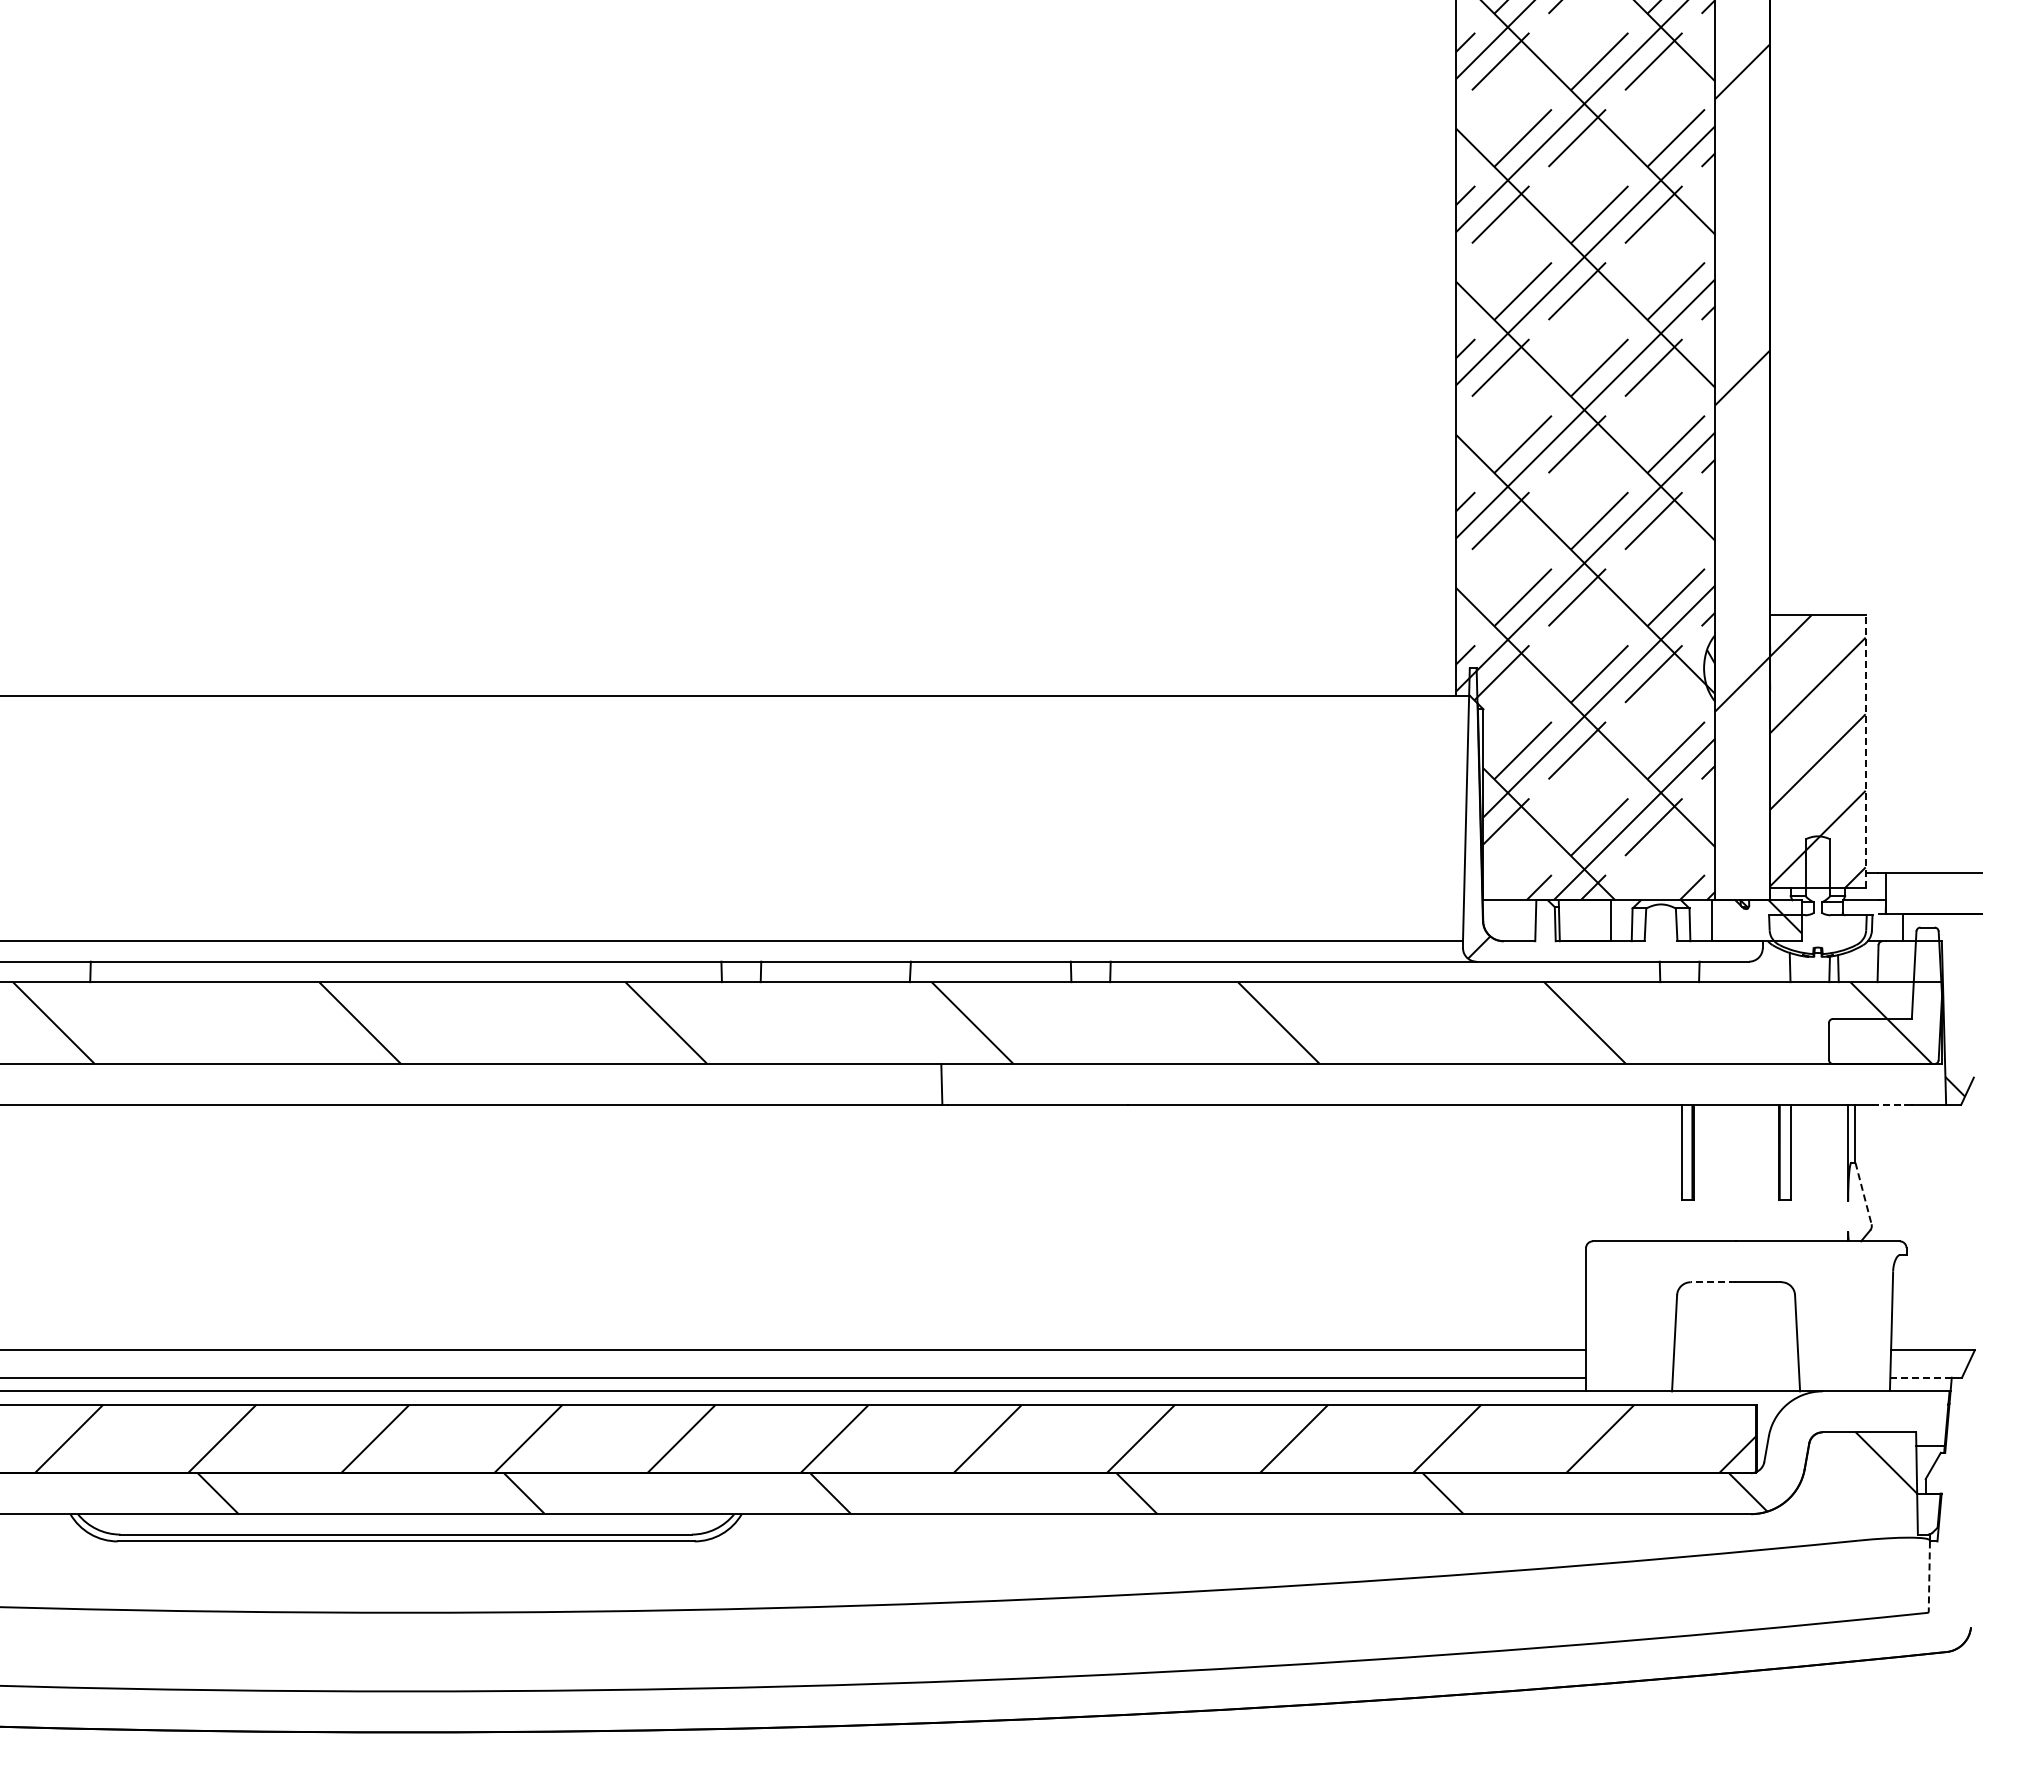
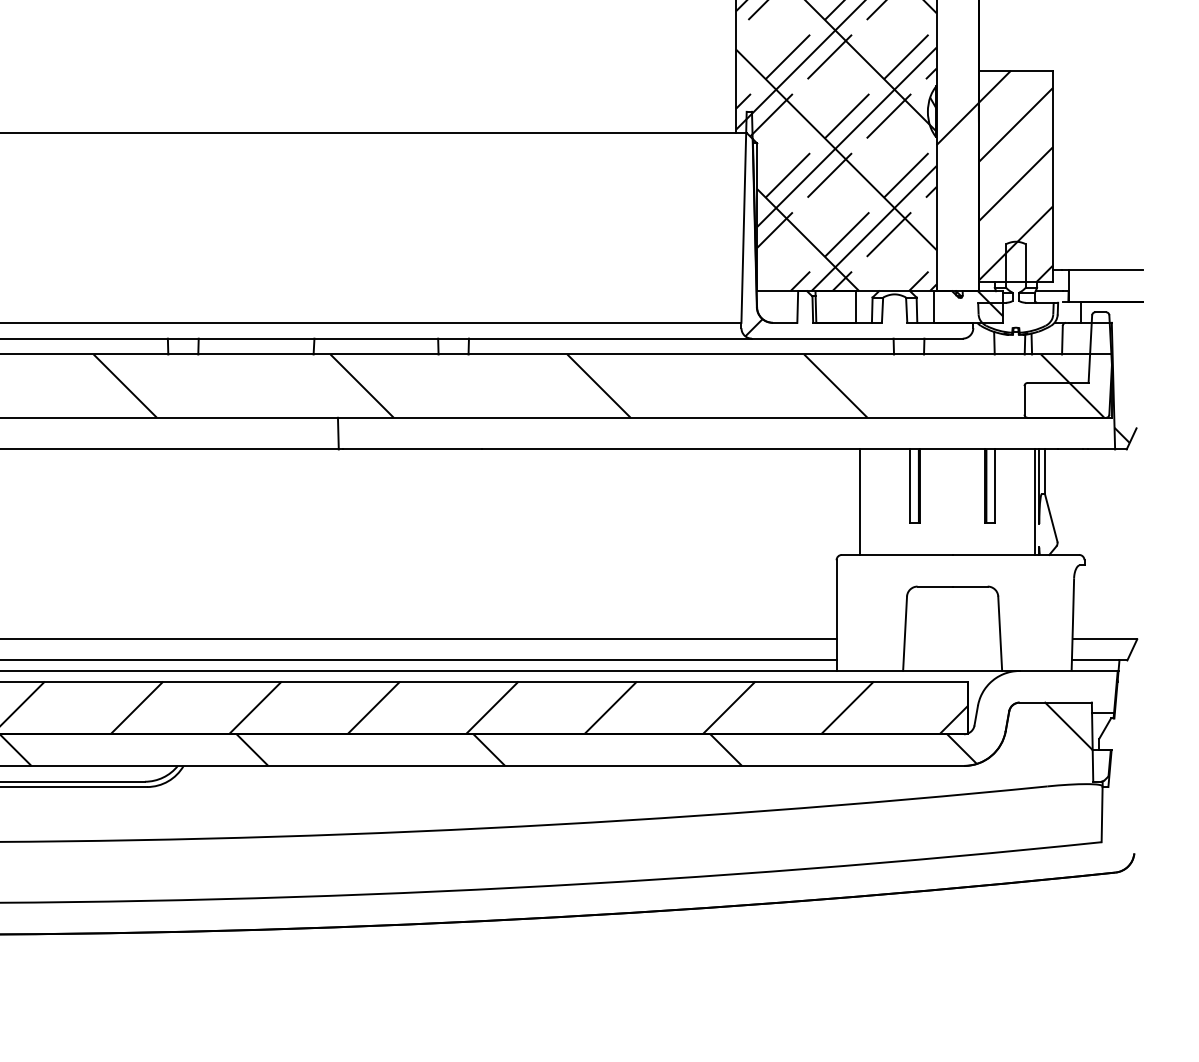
line: (1865, 751) -> (1052, 176), dashed -> solid
line: (1889, 1104) -> (1071, 449), dashed -> solid
line: (1616, 1172) -> (860, 501), added
line: (1842, 1172) -> (1034, 501), added
line: (1863, 1193) -> (1051, 517), dashed -> solid
line: (1713, 1282) -> (935, 586), dashed -> solid
line: (1921, 1377) -> (1096, 660), dashed -> solid
line: (1929, 1577) -> (1102, 814), dashed -> solid

